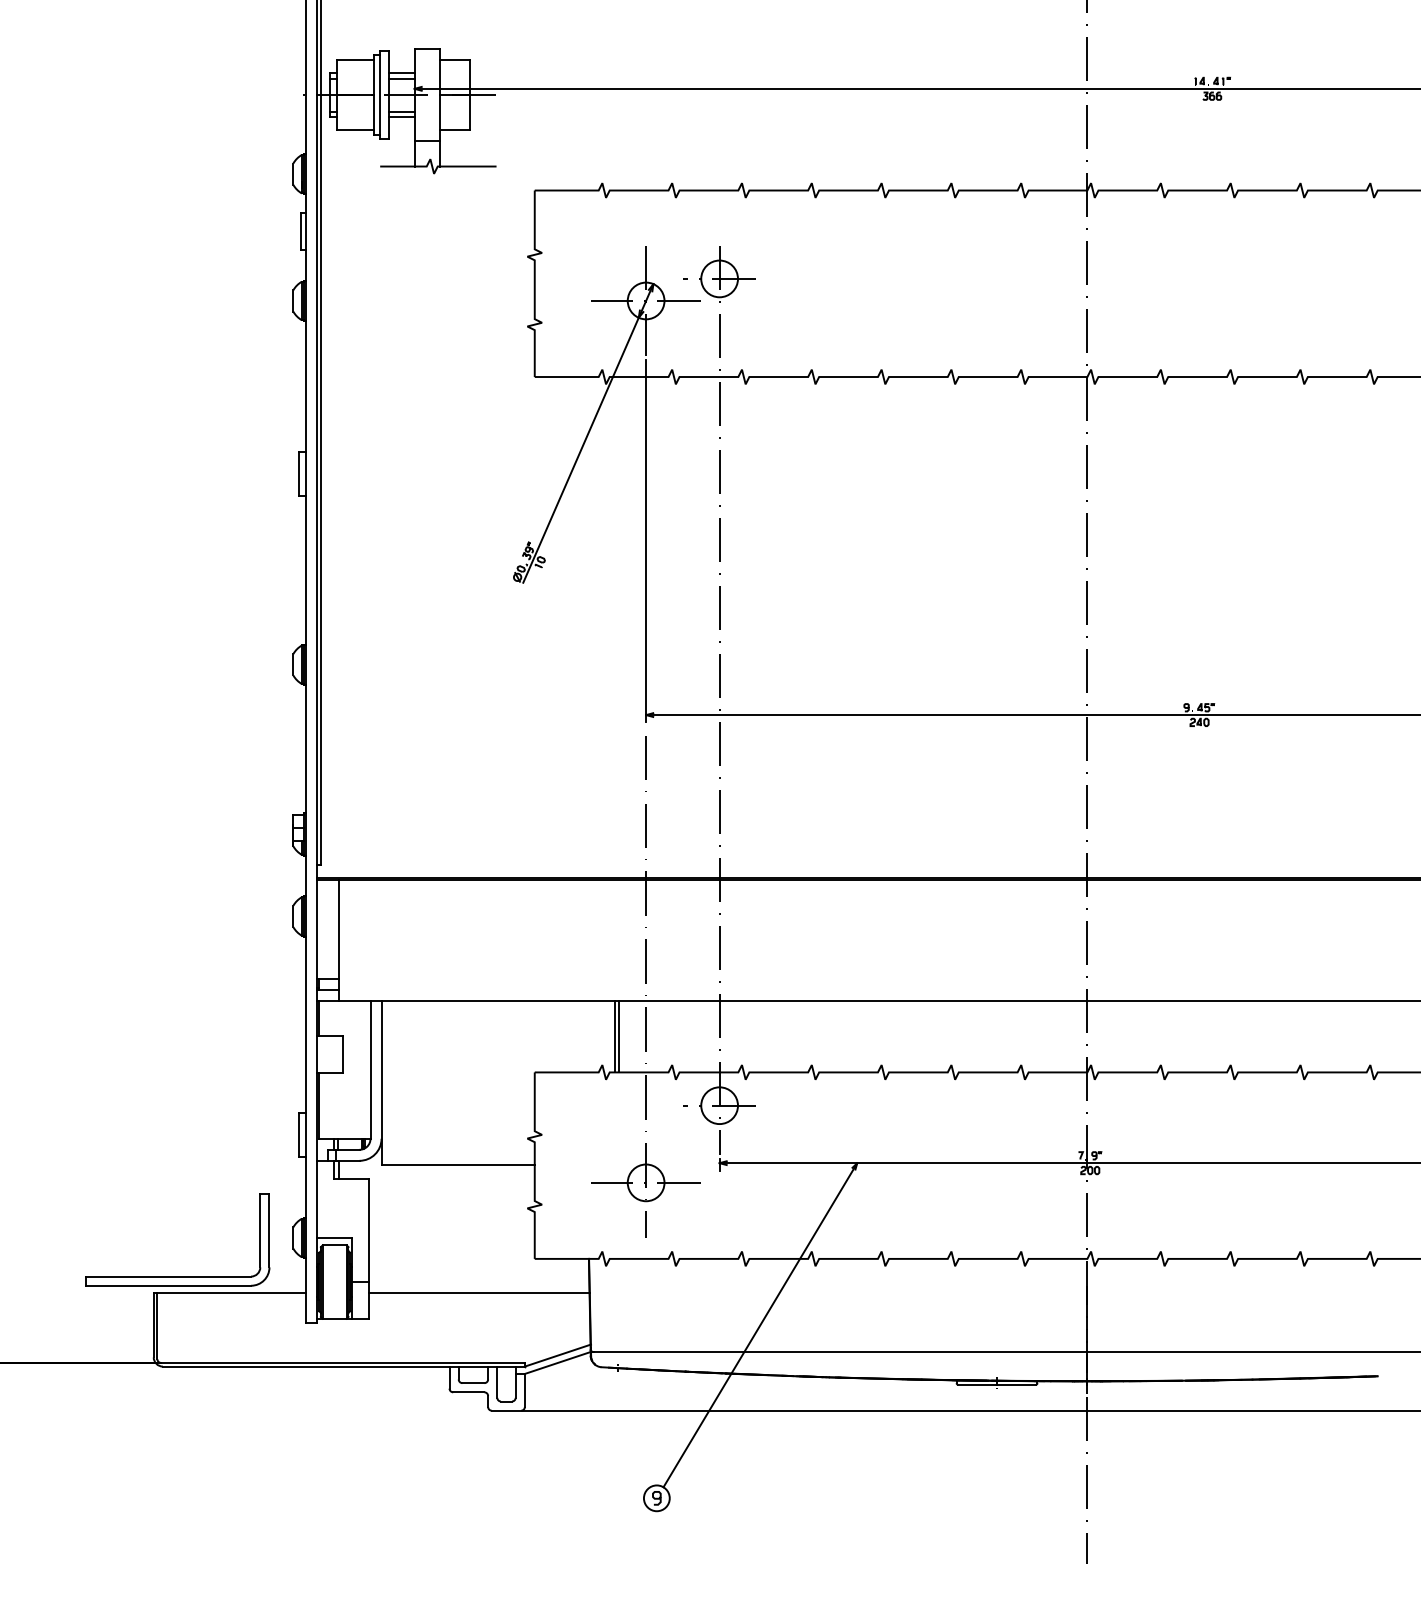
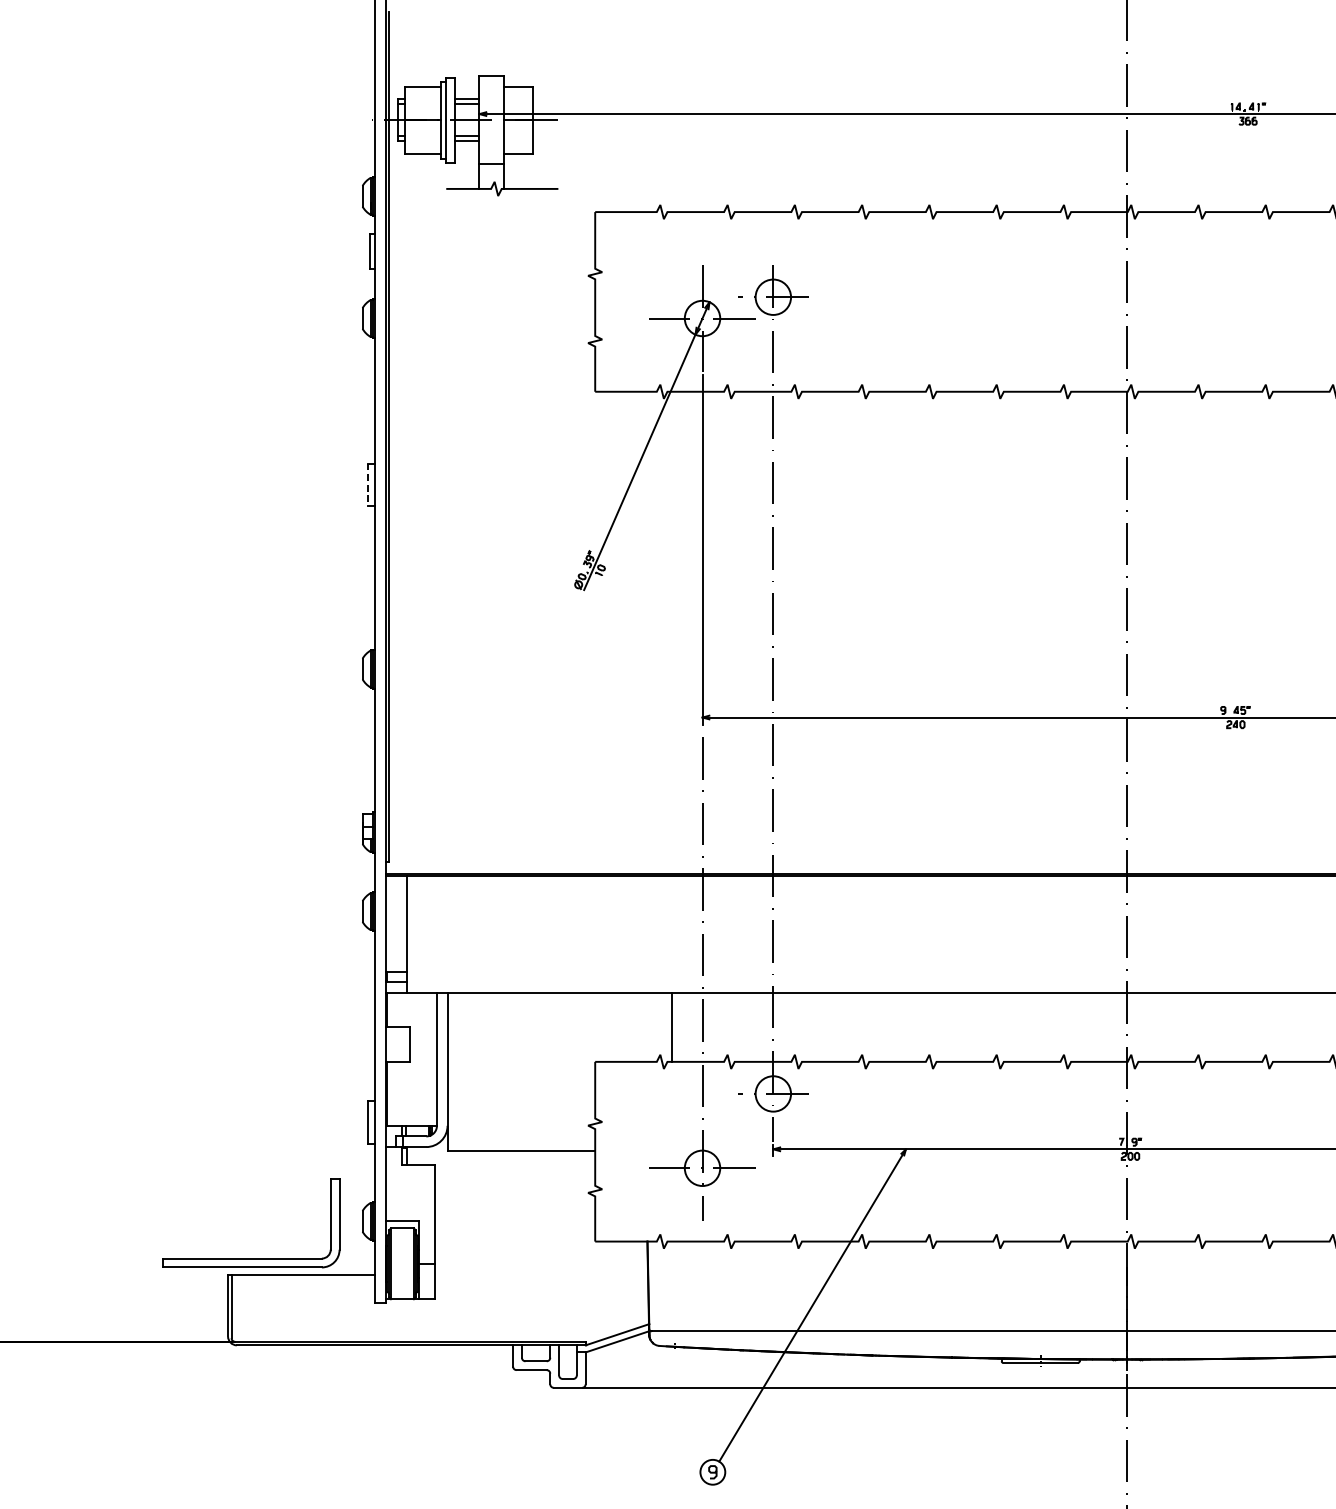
line: (298, 474) -> (367, 485), solid -> dashed
line: (618, 1036) -> (675, 1027), removed
line: (478, 1293) -> (540, 1274), removed

